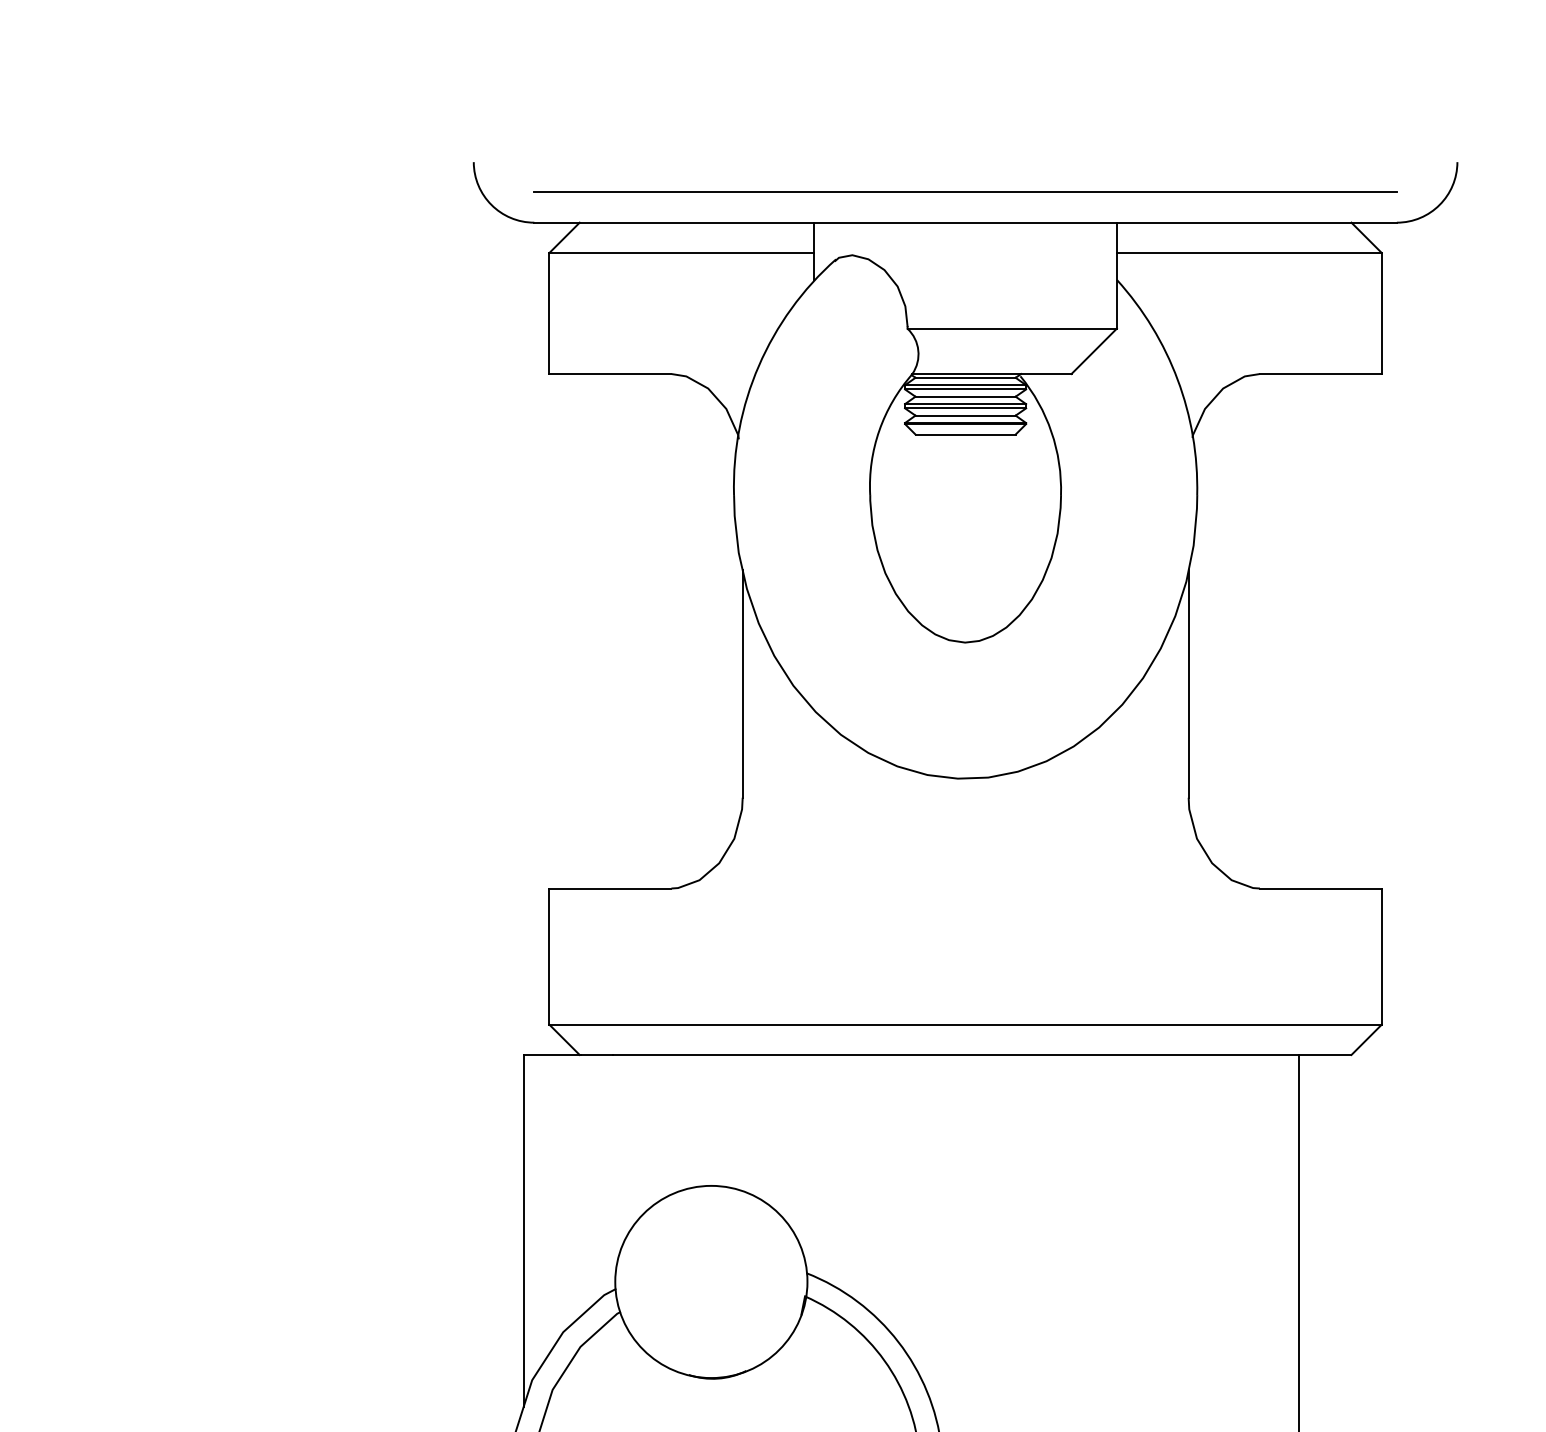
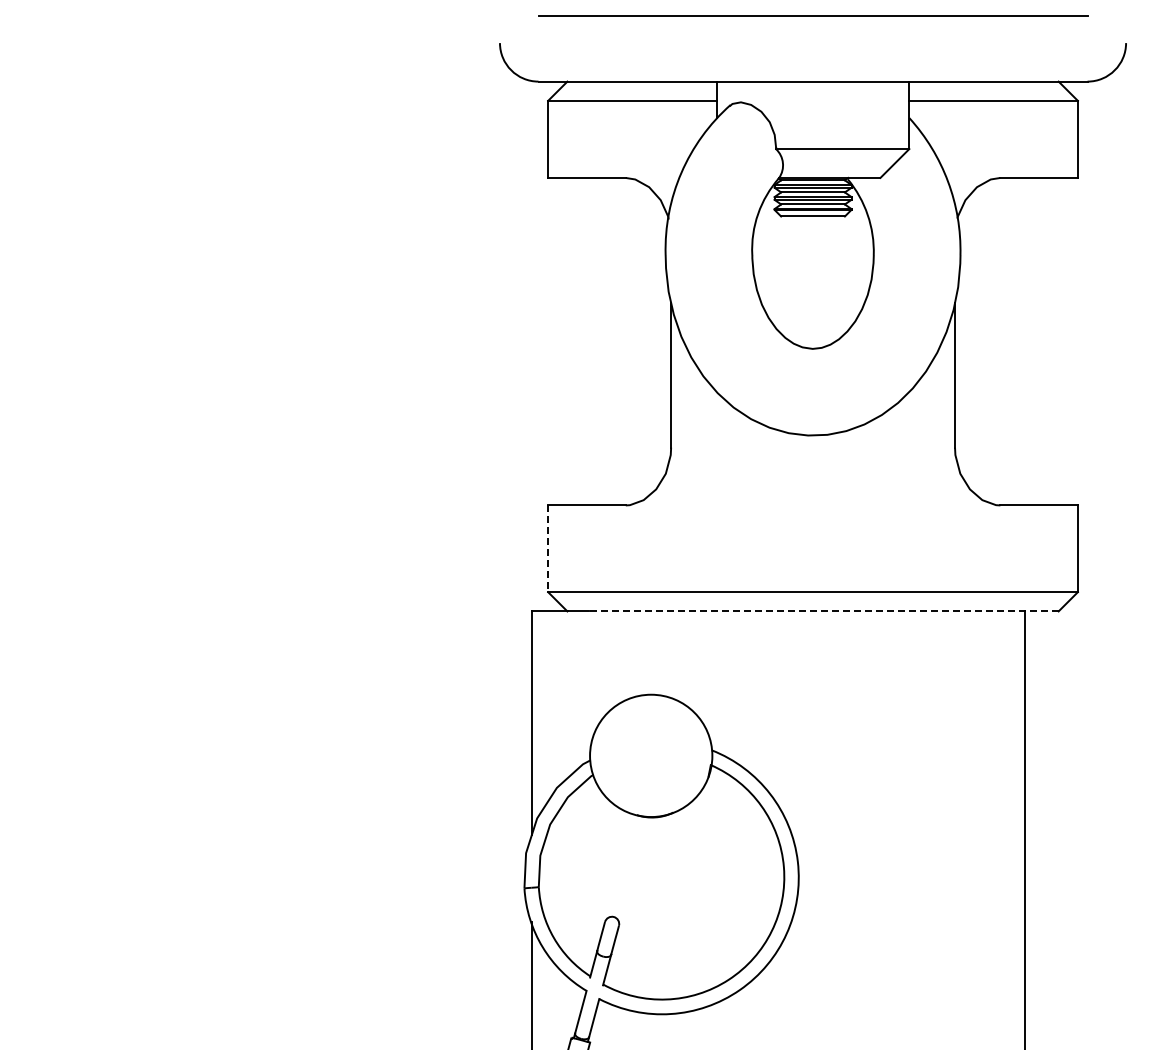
line: (966, 191) -> (813, 15), moved
line: (550, 957) -> (548, 549), solid -> dashed
line: (982, 1055) -> (823, 611), solid -> dashed

